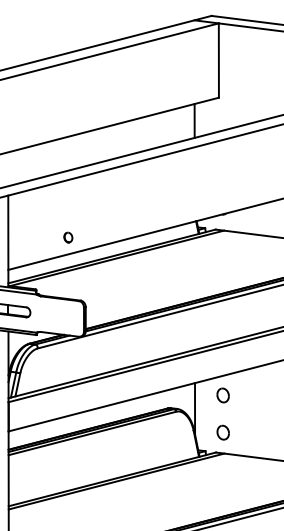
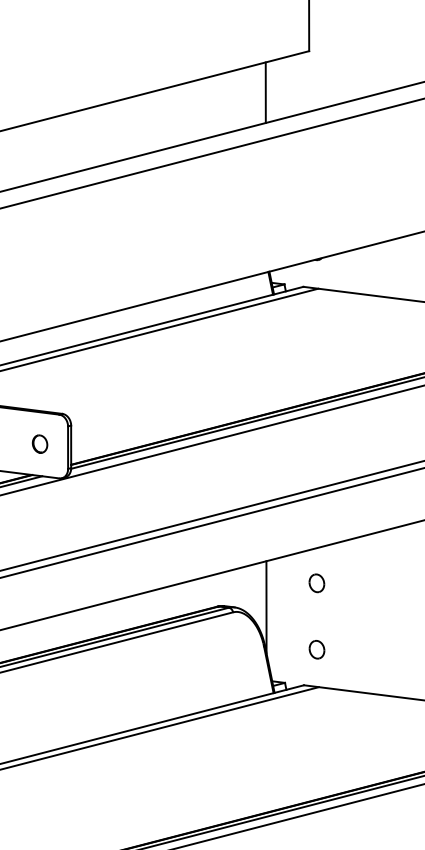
part: (68, 237) -> (40, 443), moved
part: (223, 395) -> (317, 583), size x0.71
part: (223, 432) -> (317, 649), size x0.71

